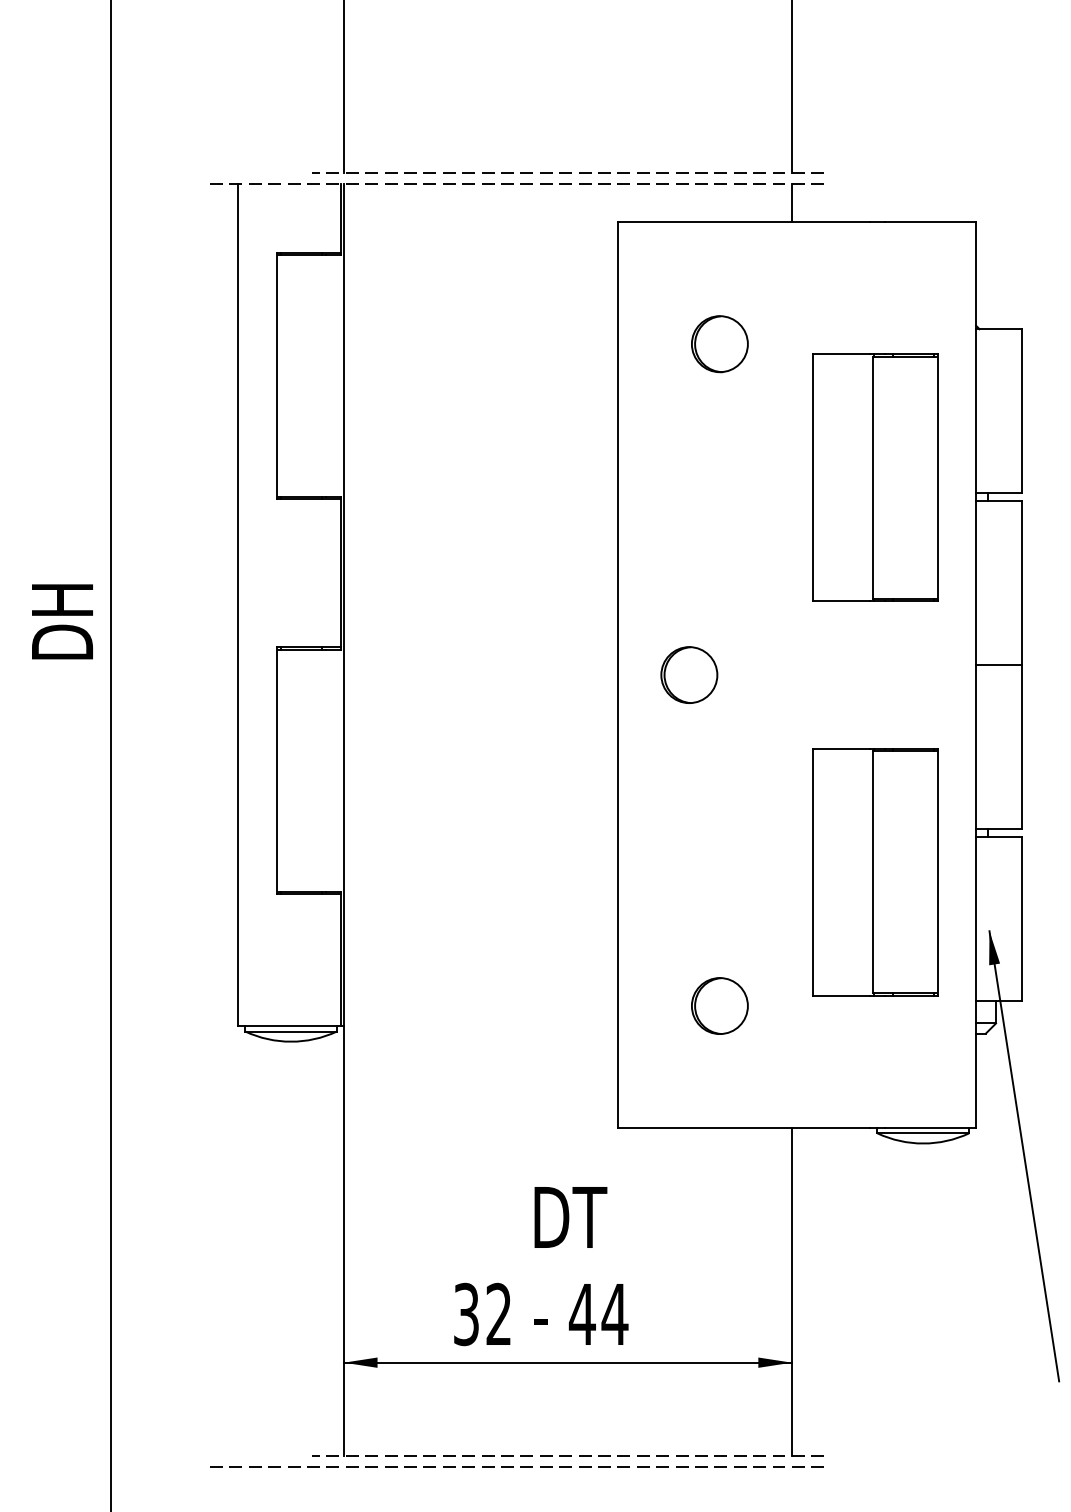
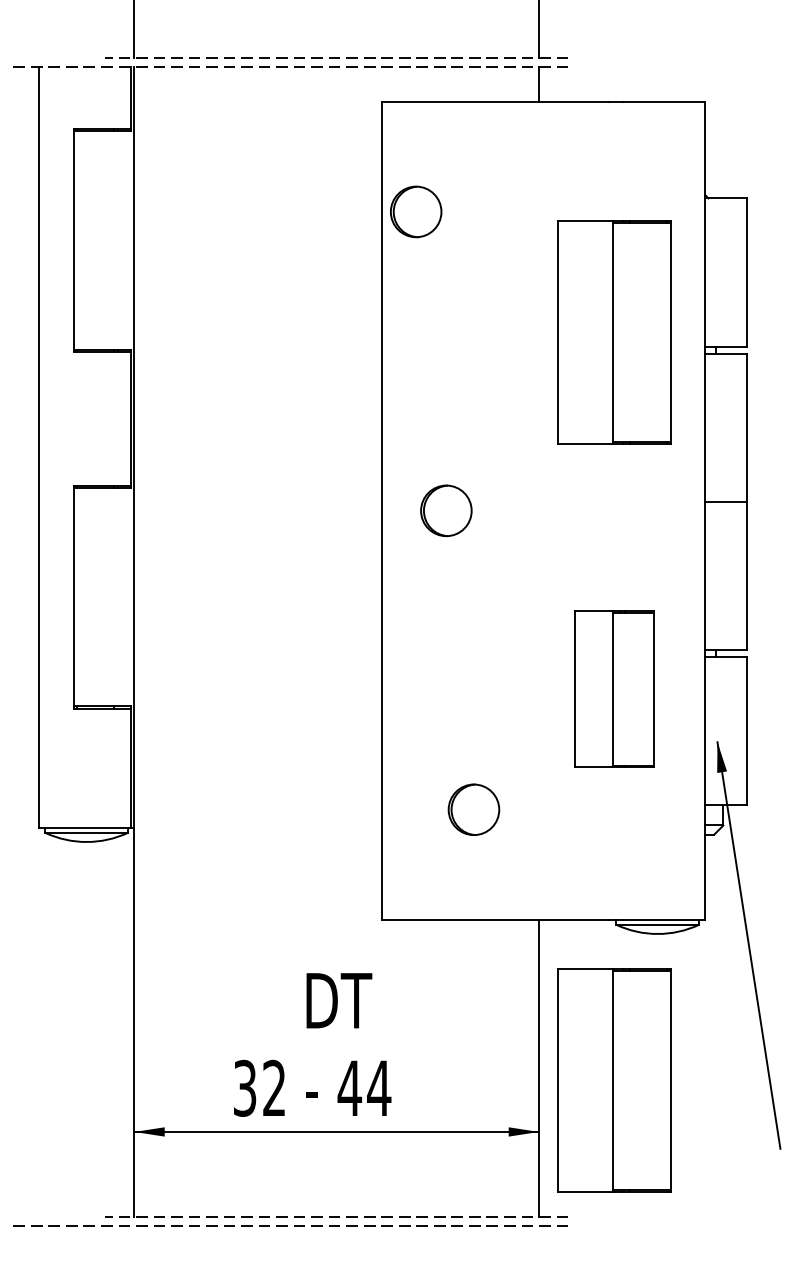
part: (719, 344) -> (415, 212), moved
part: (875, 872) -> (614, 689), size x0.7
part: (875, 1305) -> (614, 1080), added

